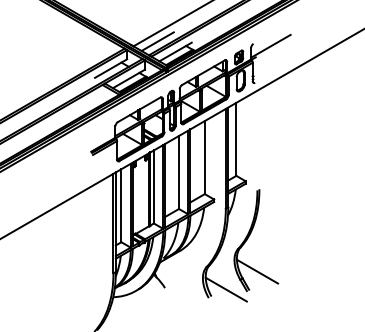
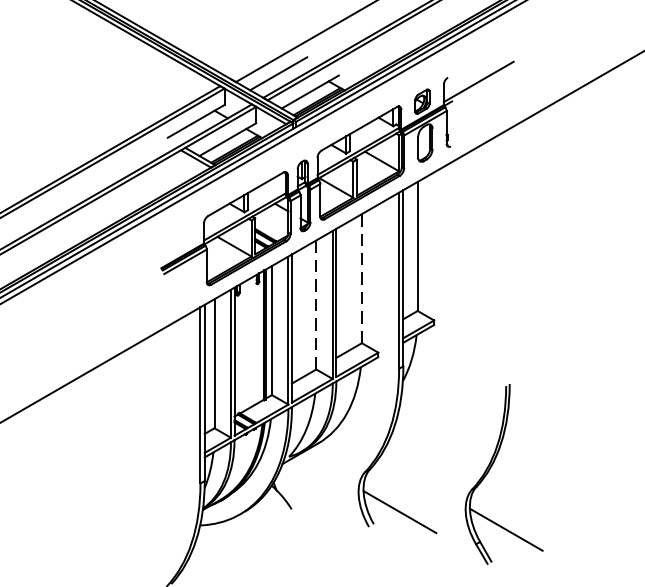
line: (204, 157) -> (361, 278), solid -> dashed
line: (179, 172) -> (317, 304), solid -> dashed
part: (250, 235) -> (493, 465), moved

